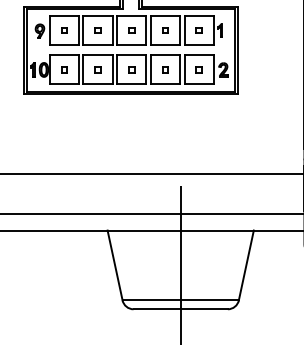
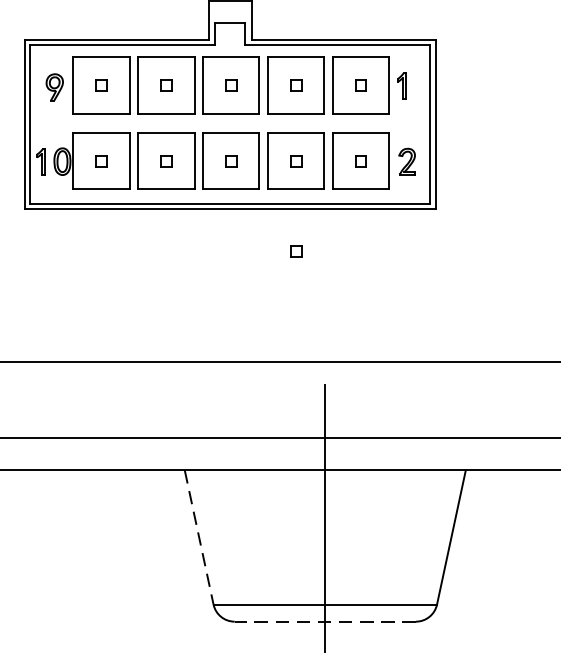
part: (165, 116) -> (296, 251), added
line: (115, 265) -> (199, 537), solid -> dashed
line: (180, 309) -> (324, 622), solid -> dashed

